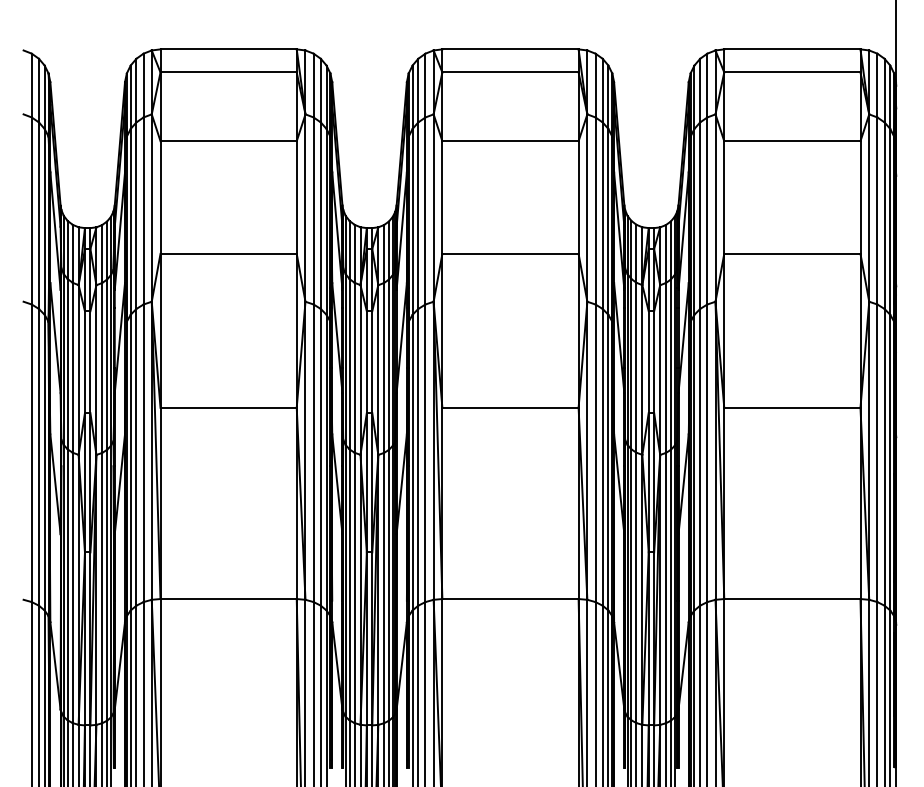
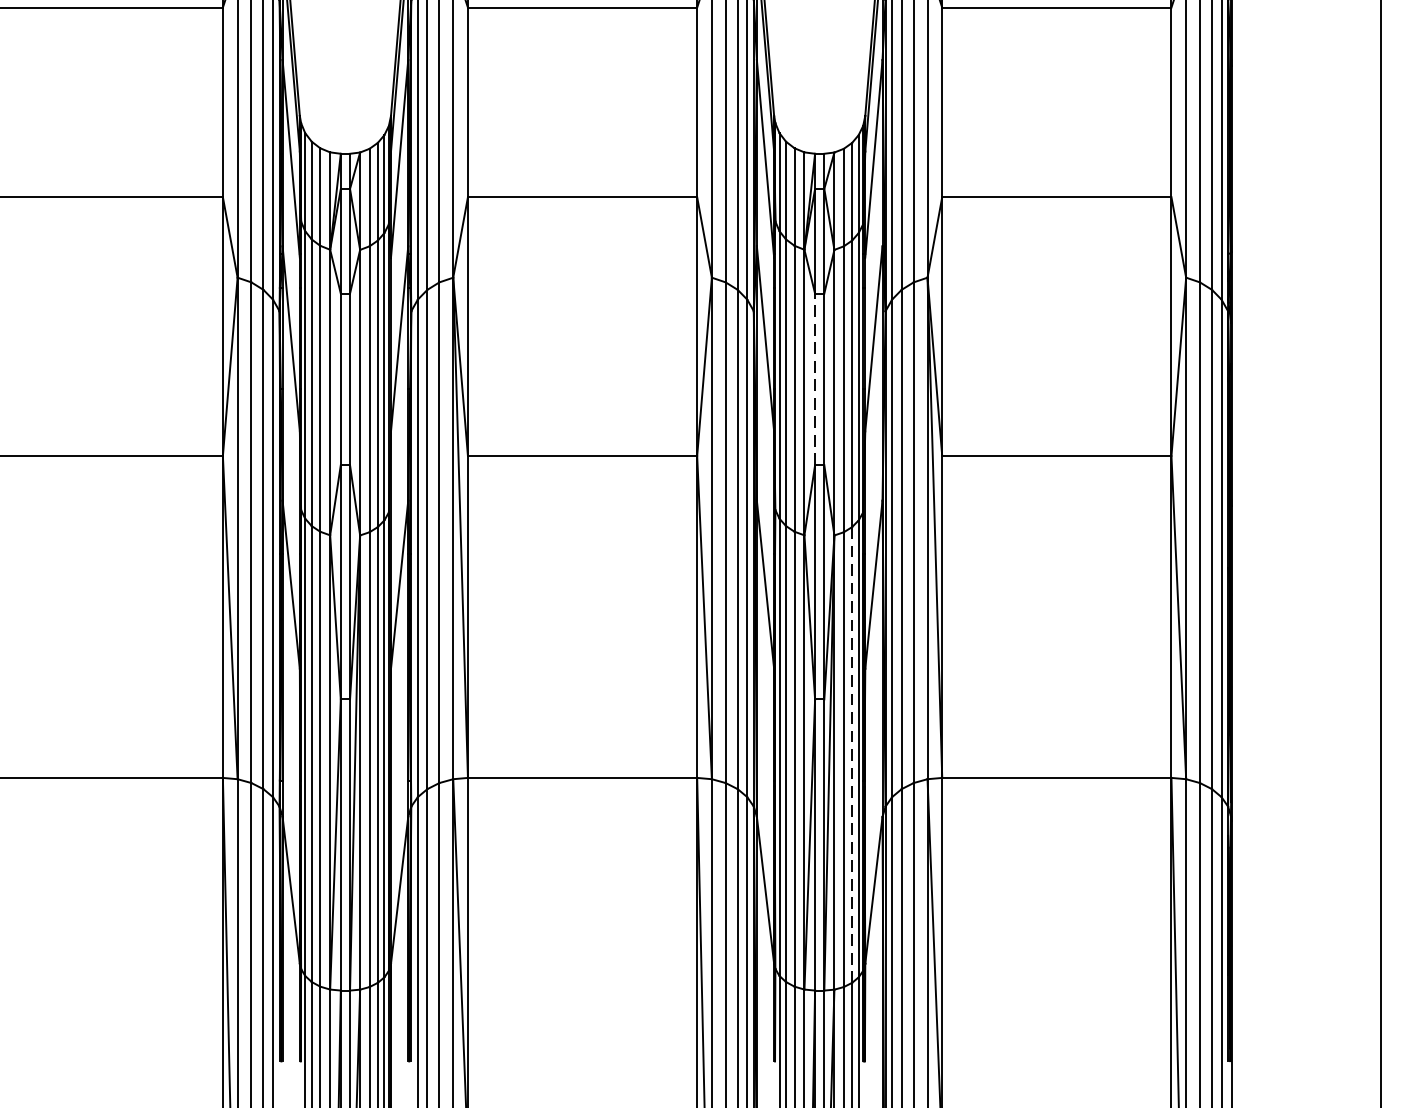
line: (648, 362) -> (814, 379), solid -> dashed
line: (670, 585) -> (851, 755), solid -> dashed

